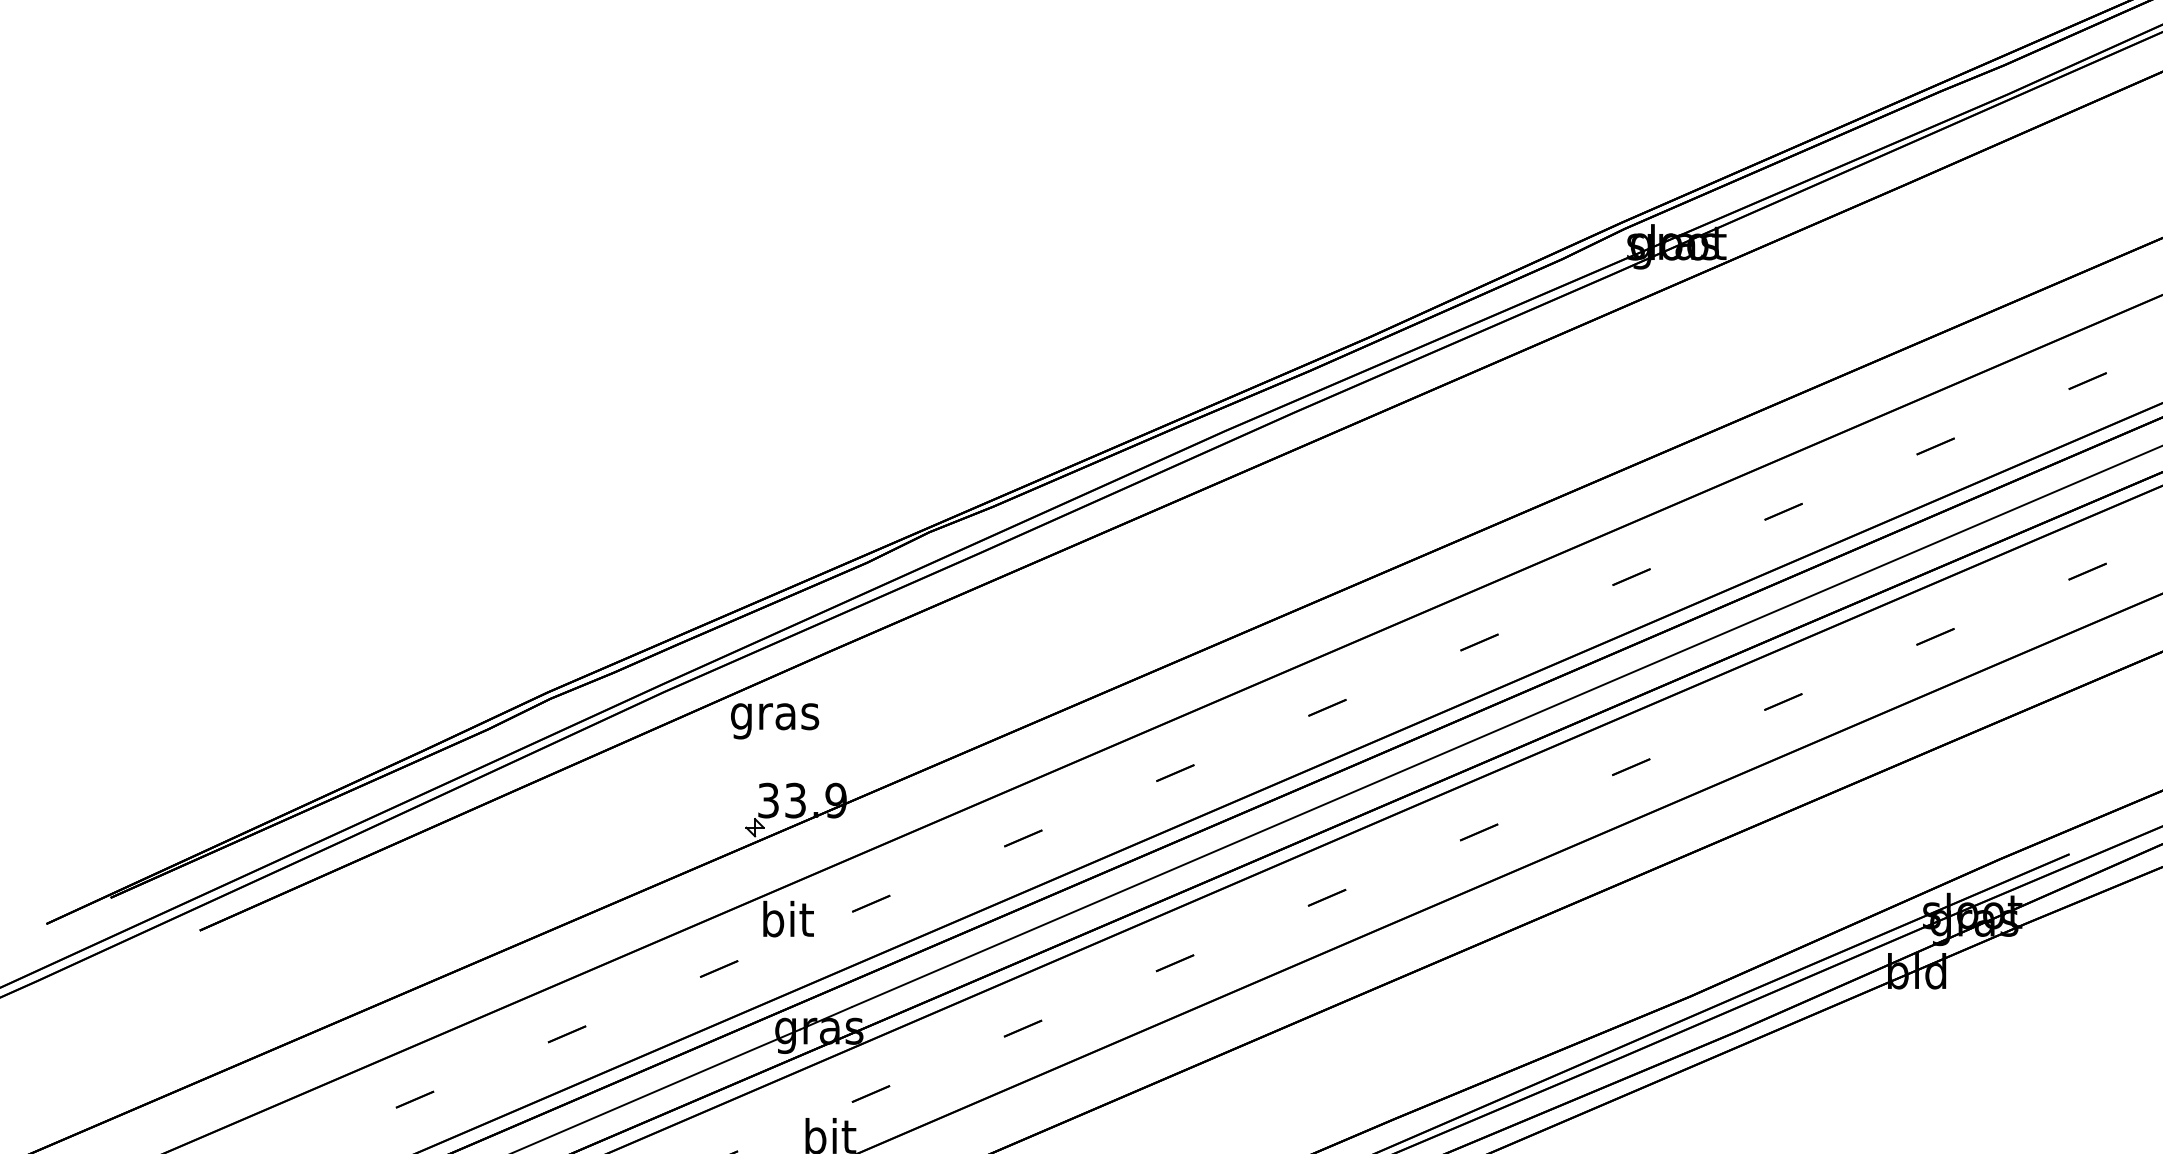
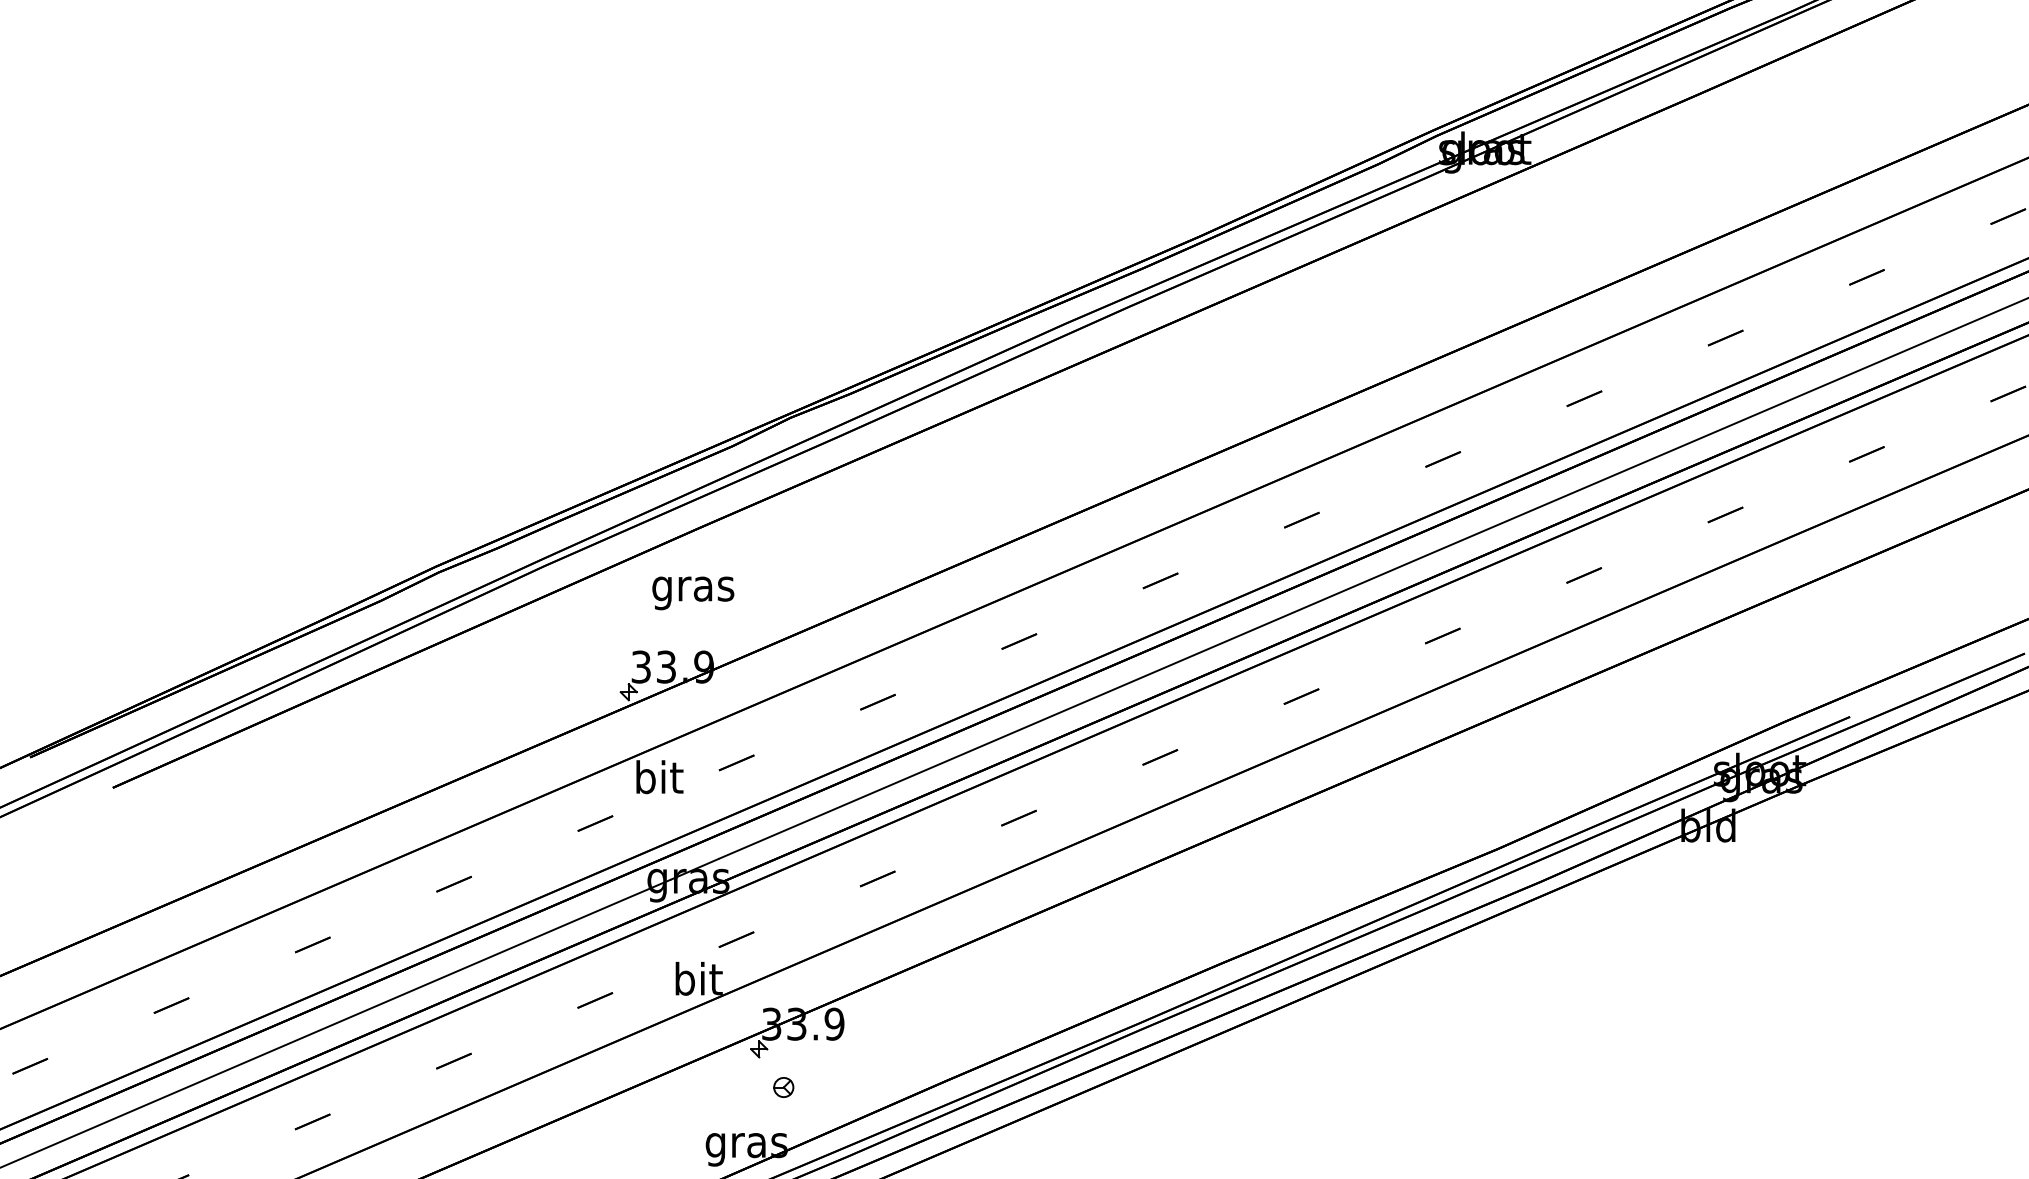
text: (775, 721) -> (693, 593), moved

